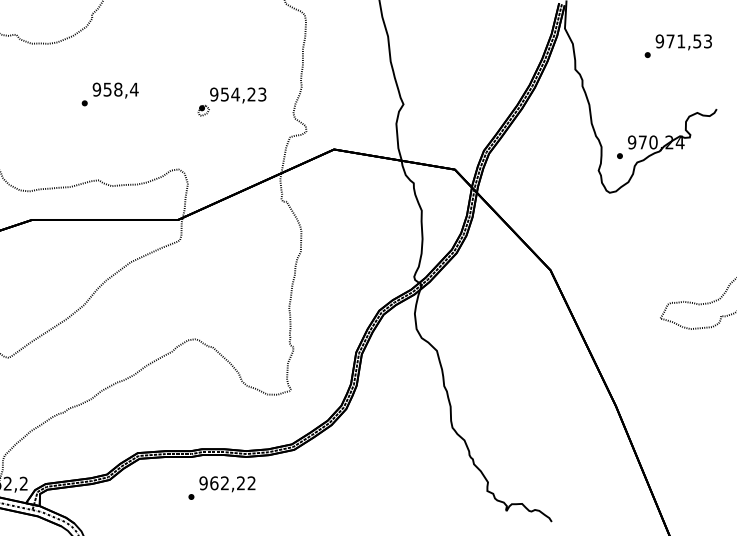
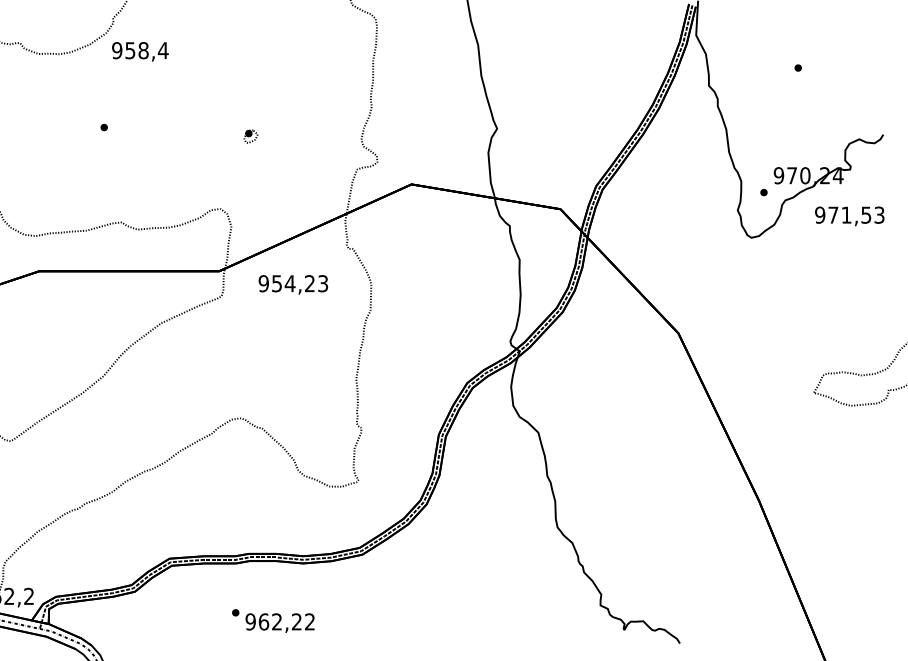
text: (683, 42) -> (849, 216), moved
text: (115, 90) -> (140, 51), moved
text: (238, 95) -> (293, 284), moved
text: (226, 483) -> (279, 622), moved

